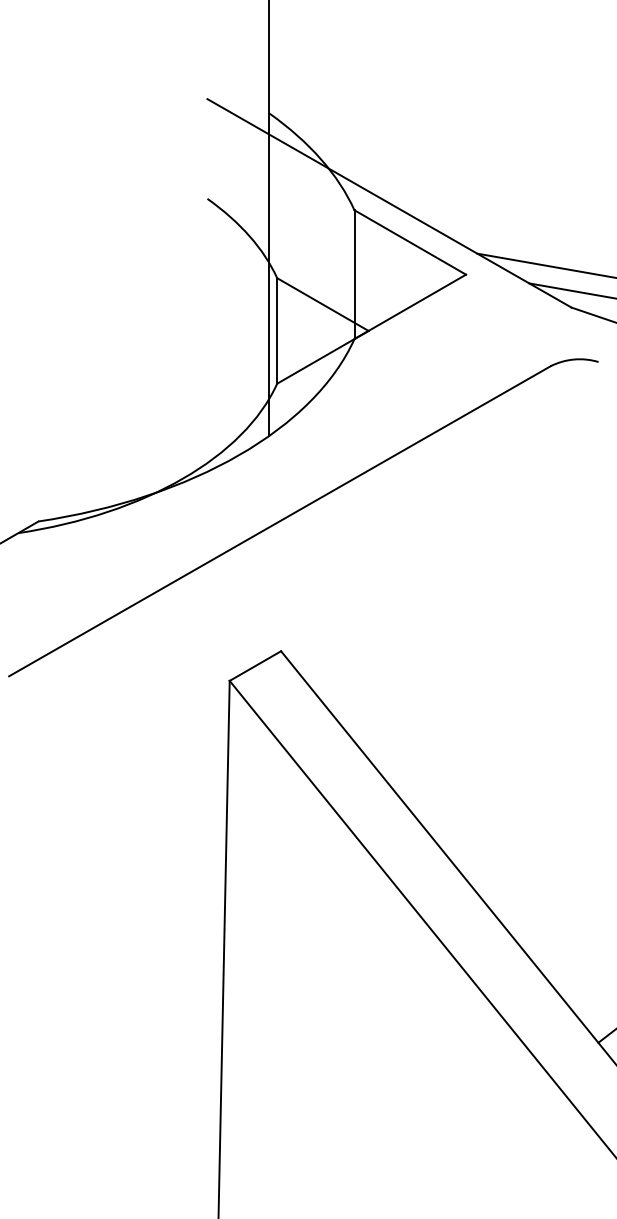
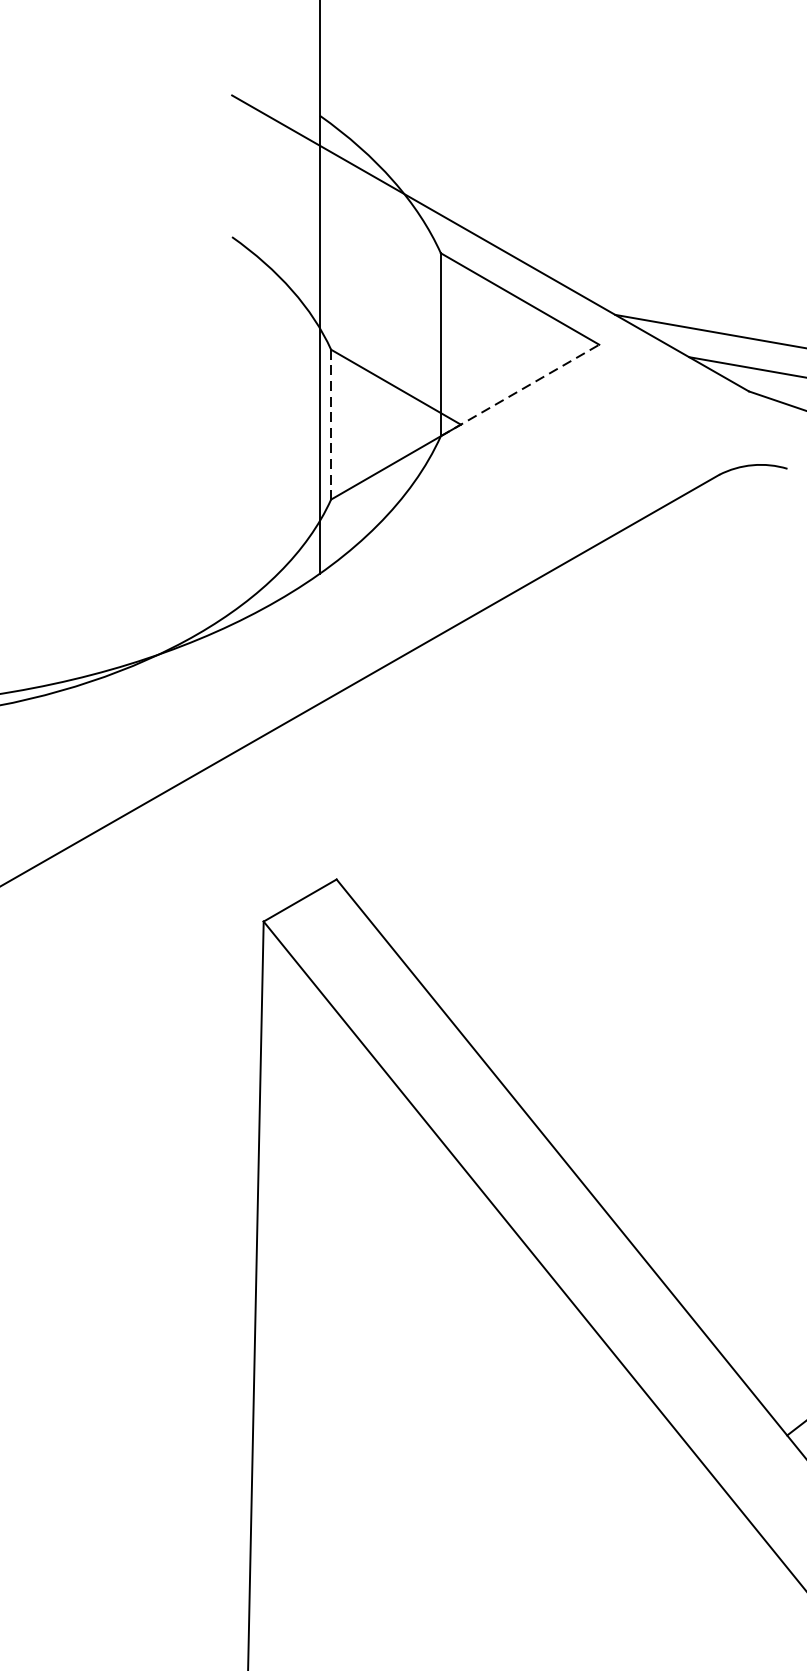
line: (410, 306) -> (520, 389), solid -> dashed
line: (277, 330) -> (331, 424), solid -> dashed

